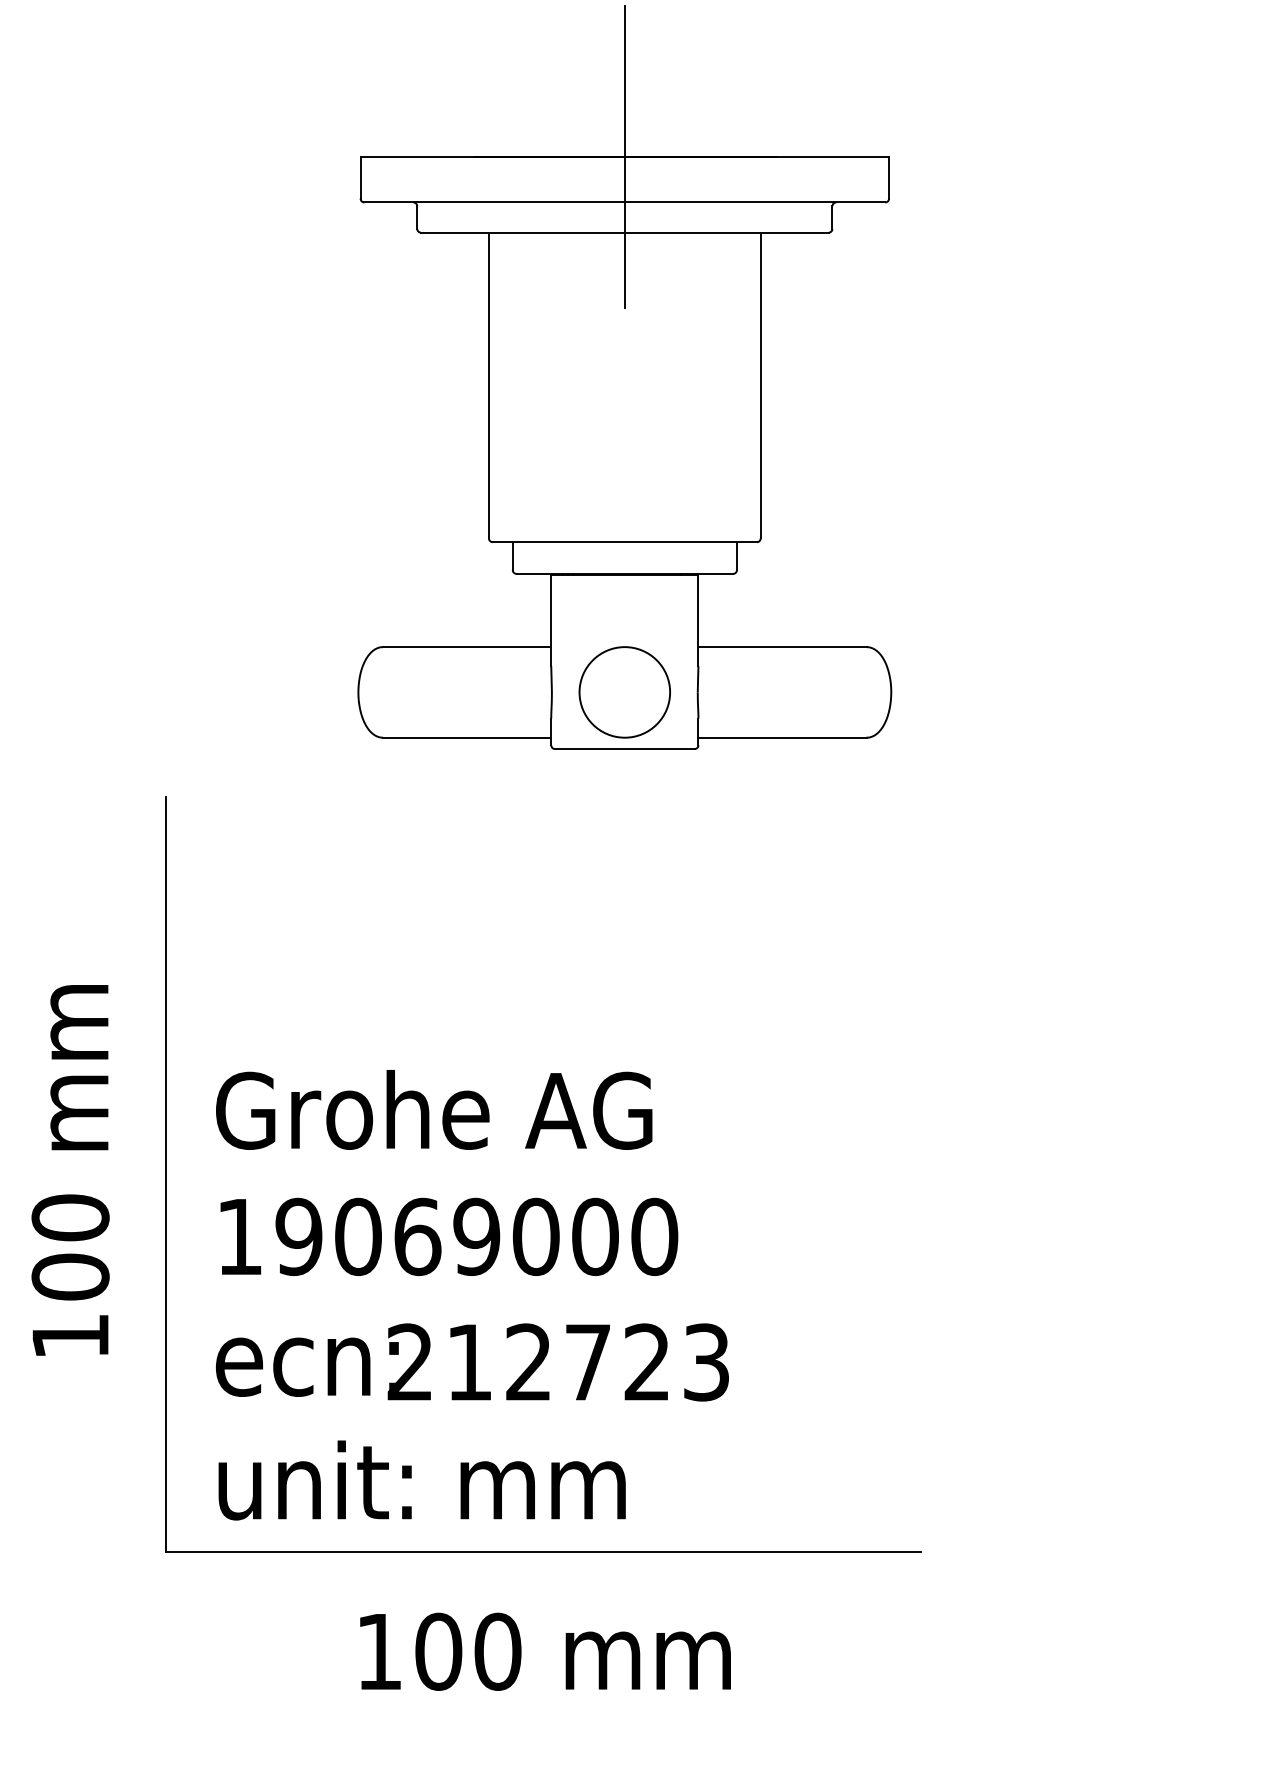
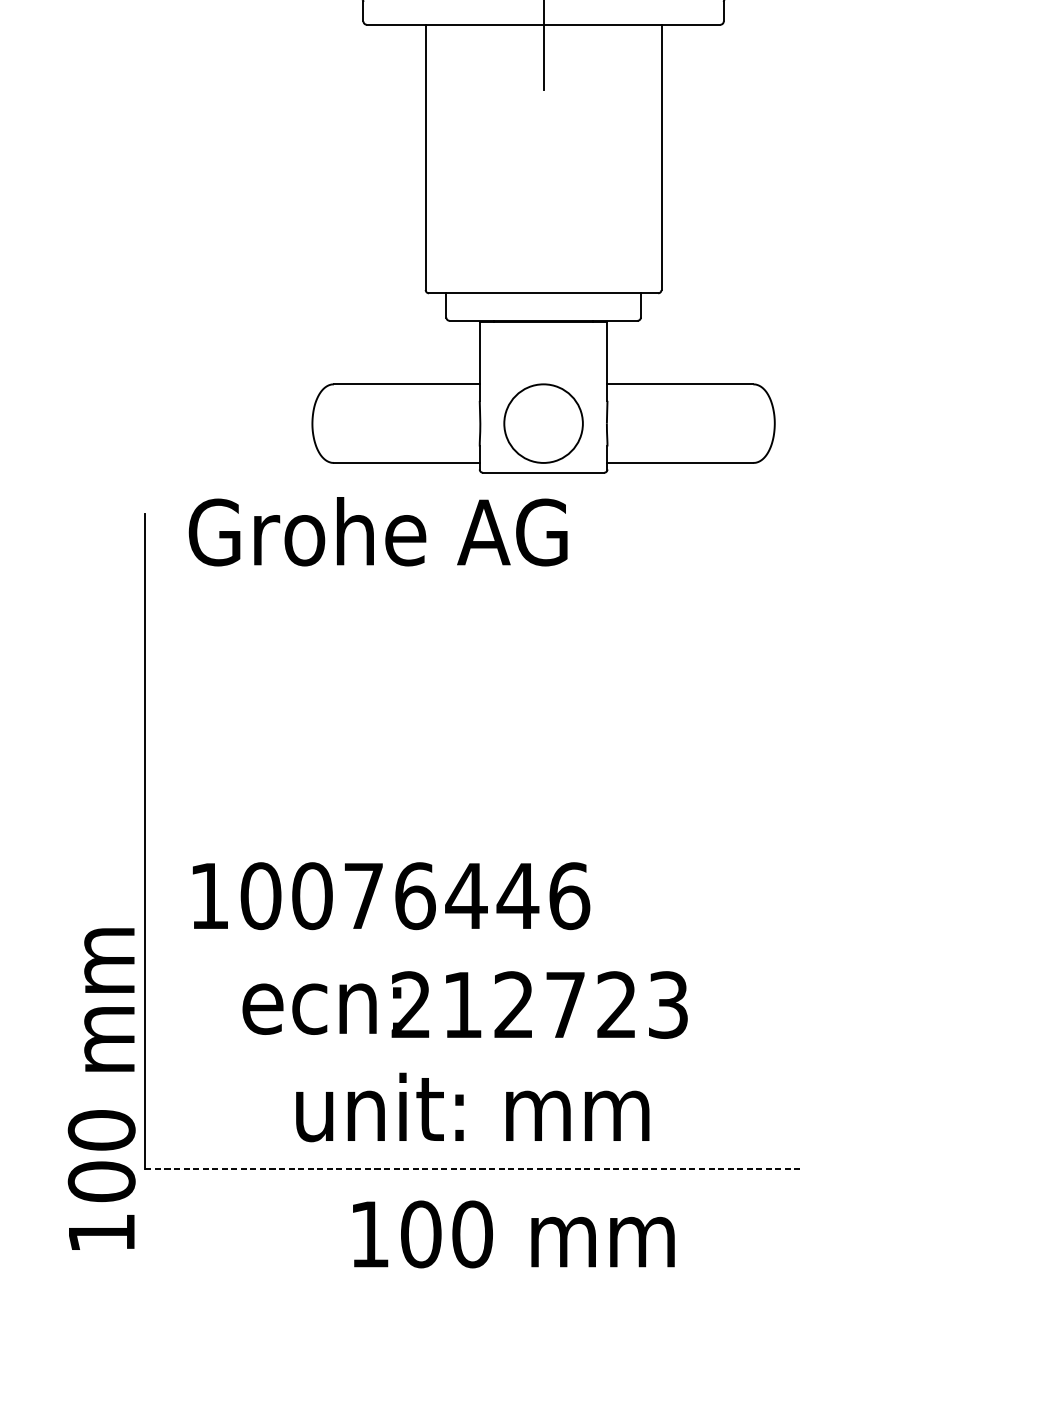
text: (434, 1109) -> (378, 531), moved
text: (70, 1170) -> (101, 1089), moved
text: (476, 1236) -> (414, 895), 19069000 -> 10076446
text: (472, 1362) -> (465, 1005), moved
text: (421, 1480) -> (472, 1107), moved
line: (543, 1551) -> (473, 1169), solid -> dashed
text: (545, 1651) -> (513, 1234), moved

